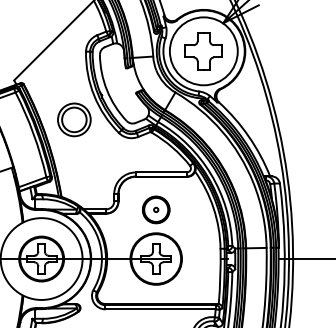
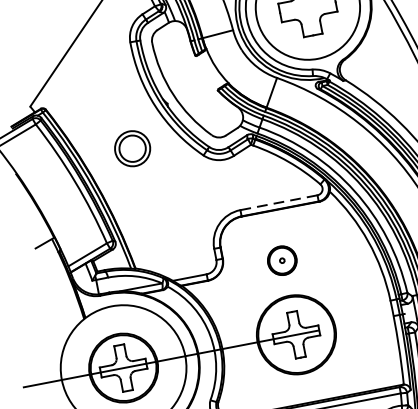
part: (74, 119) -> (132, 148), size x0.7
line: (161, 172) -> (279, 202), solid -> dashed
part: (156, 209) -> (282, 259), size x0.7

